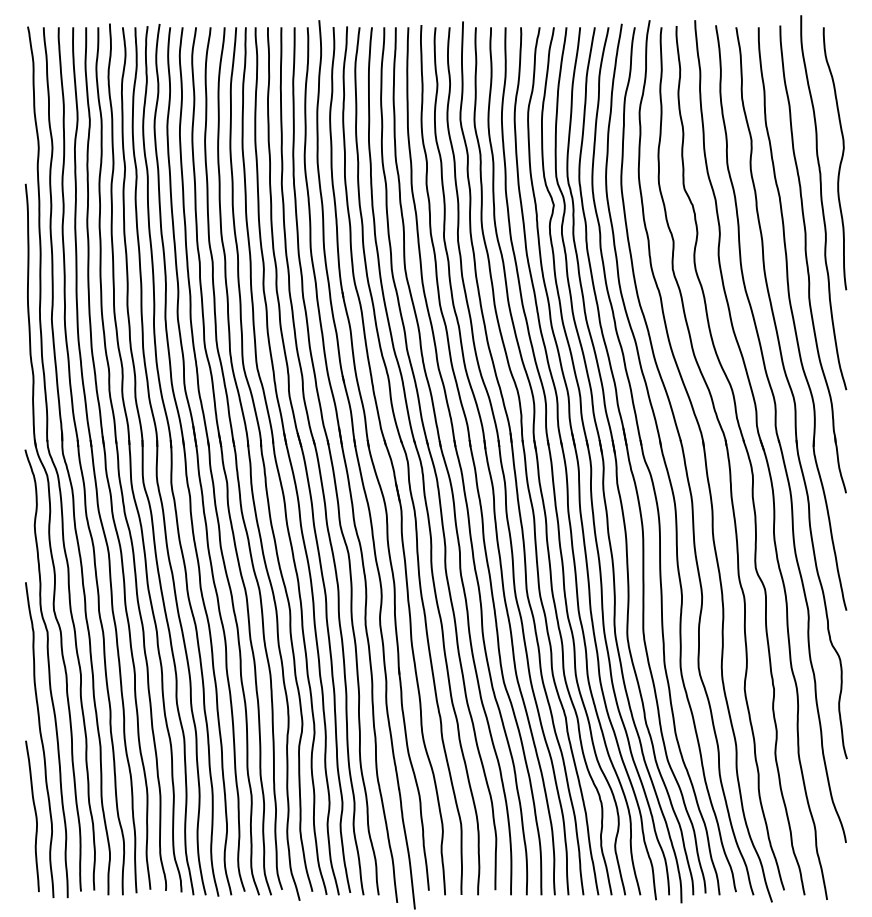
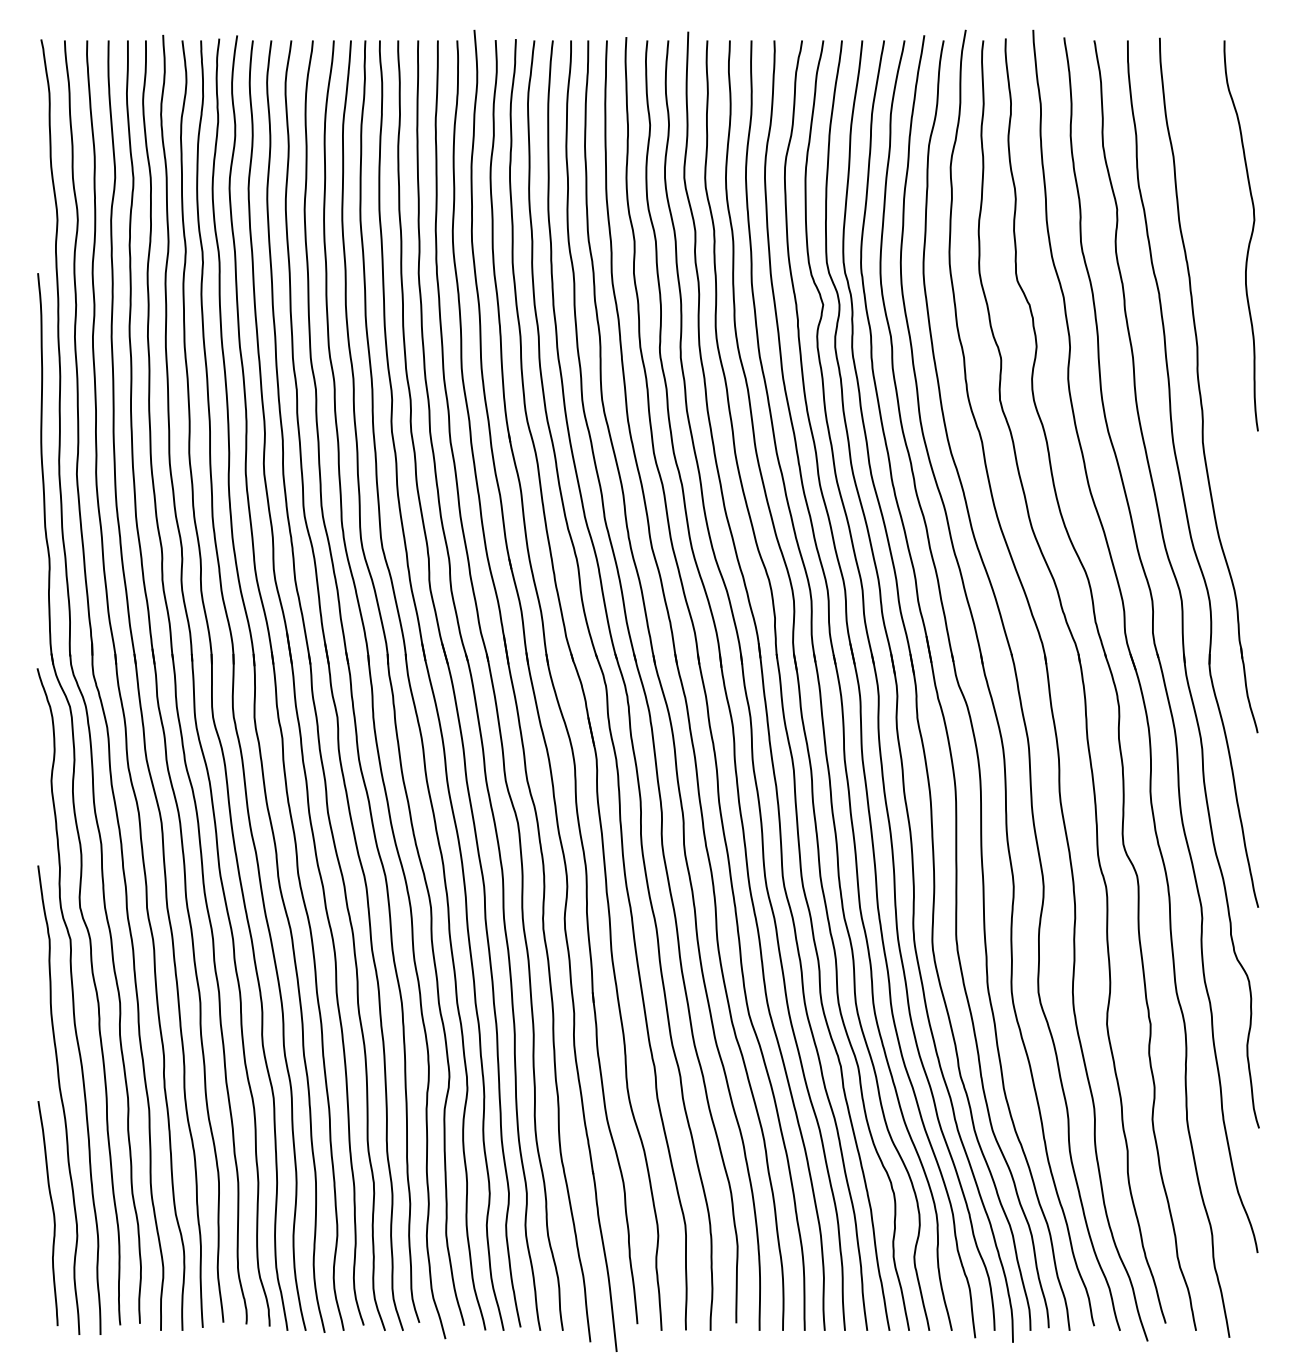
curve: (822, 202) -> (1222, 300), removed

